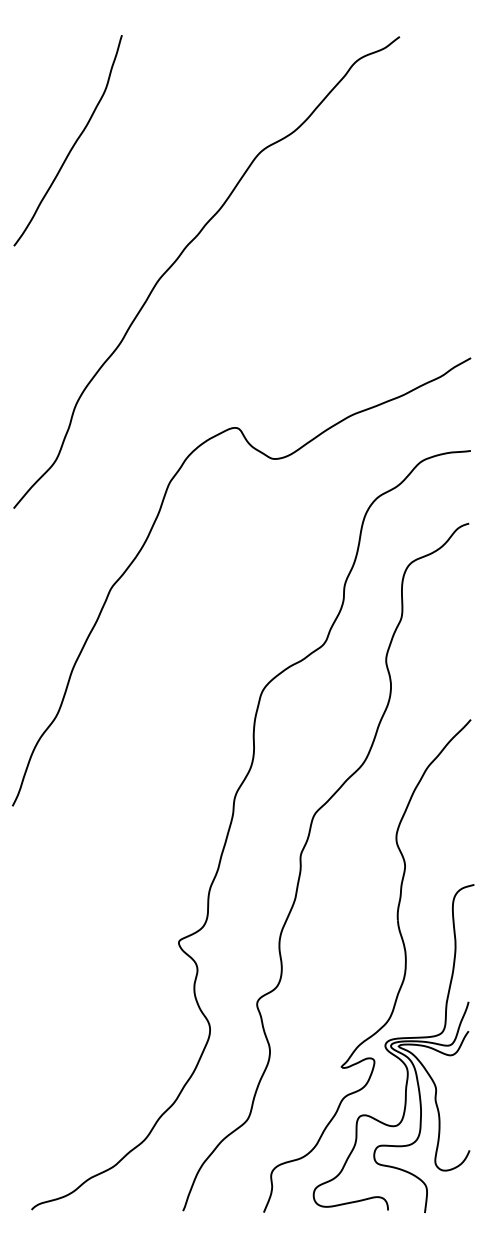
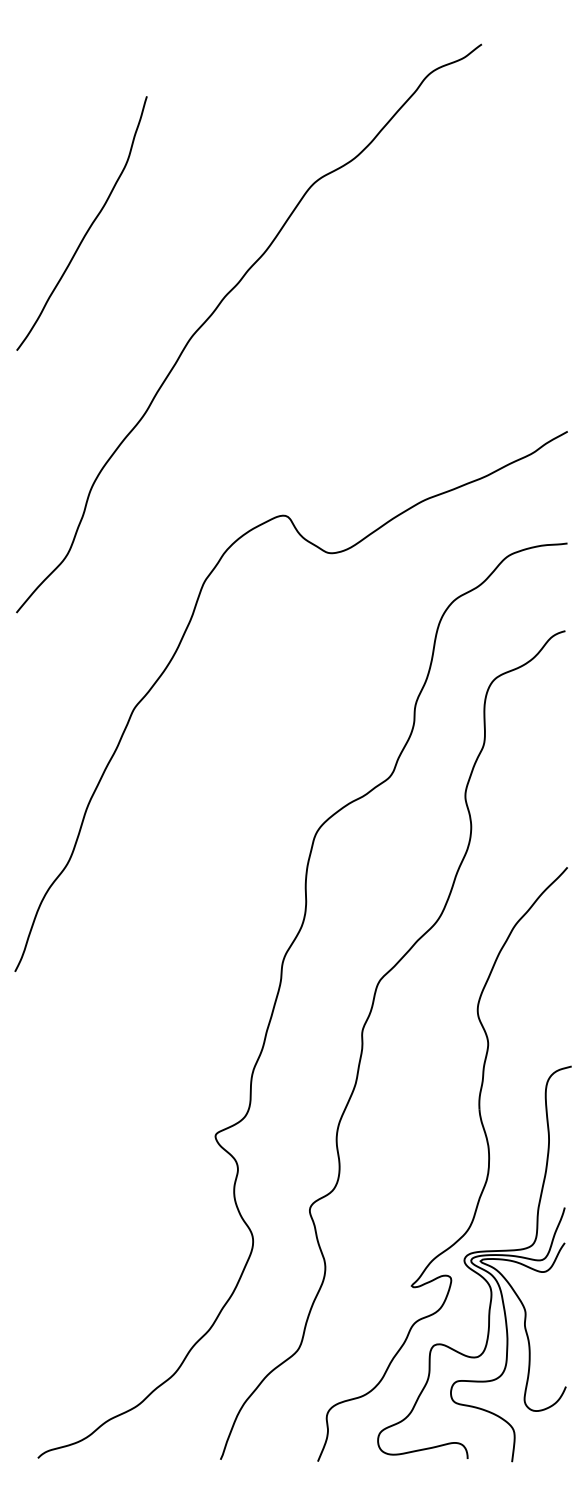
curve: (73, 143) -> (88, 227), moved

